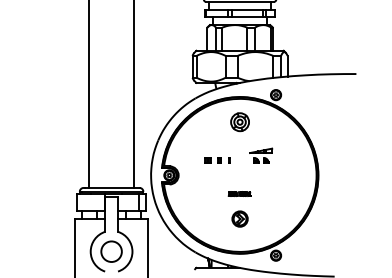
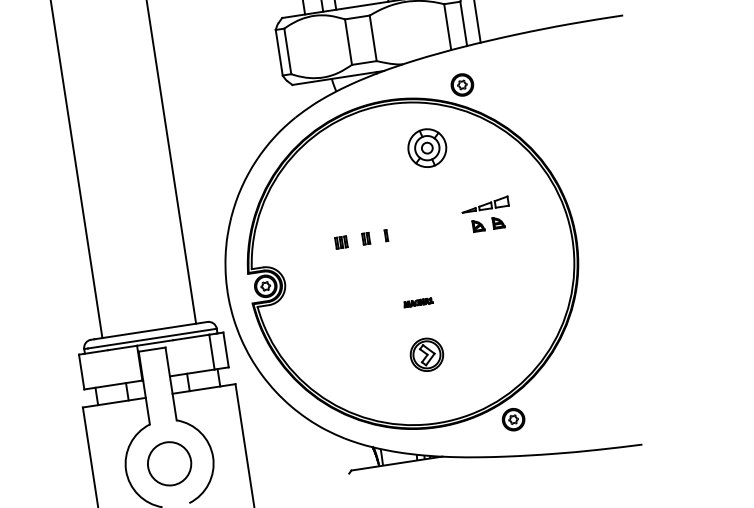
part: (239, 122) -> (426, 148), moved
part: (261, 155) -> (487, 214), moved
part: (239, 193) -> (417, 301), size x0.6

